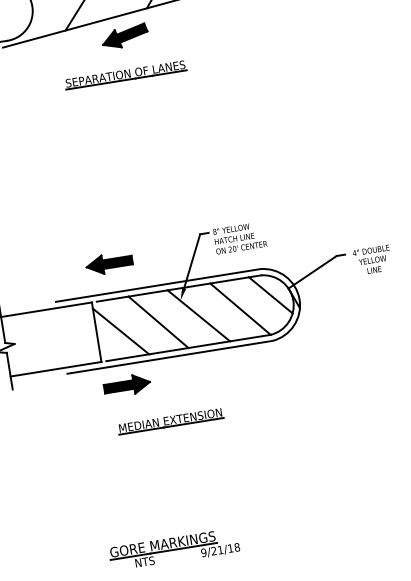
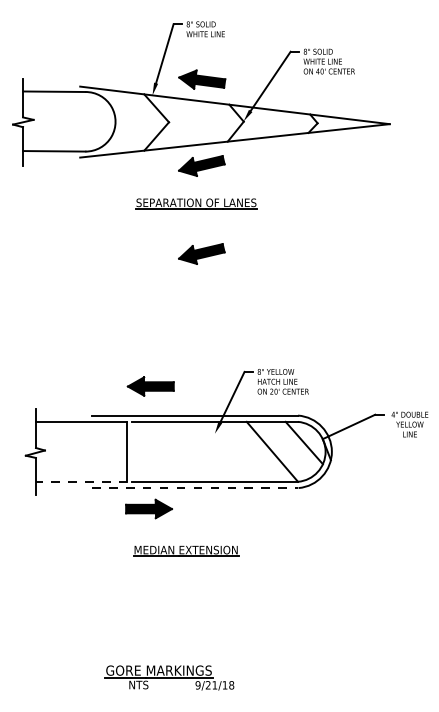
part: (138, 123) -> (201, 253), added
line: (198, 315) -> (230, 451), removed
line: (158, 322) -> (189, 451), removed
line: (120, 331) -> (151, 454), removed
line: (170, 357) -> (195, 488), solid -> dashed
line: (55, 368) -> (81, 481), solid -> dashed

